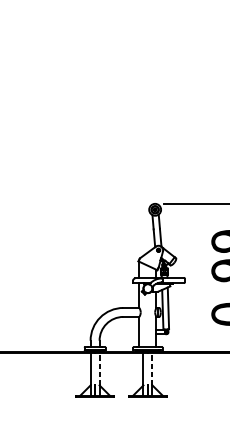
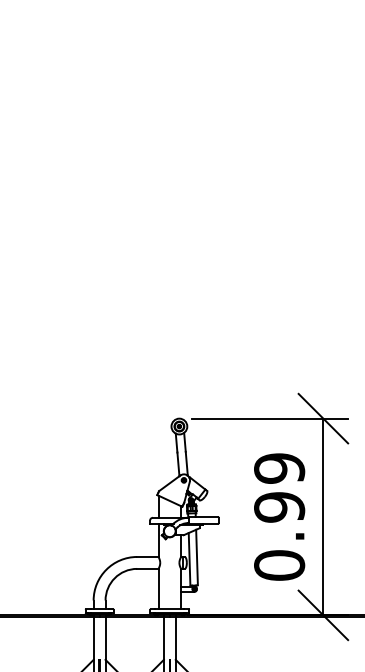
line: (99, 369) -> (105, 638), dashed -> solid
line: (152, 369) -> (175, 638), dashed -> solid

